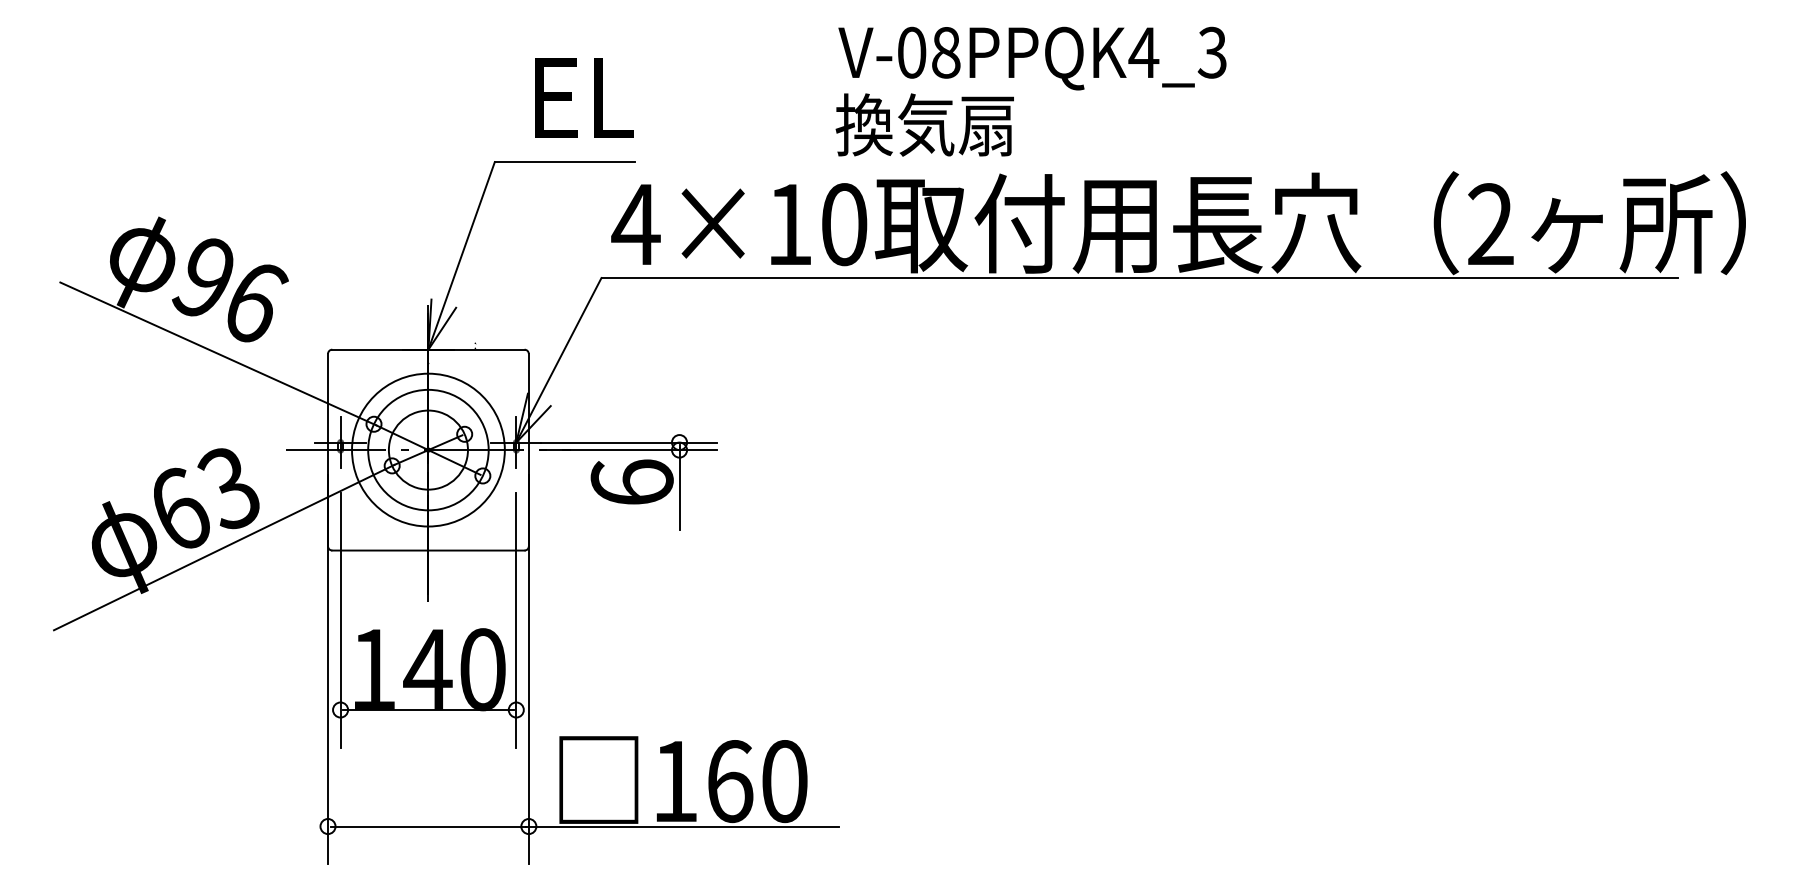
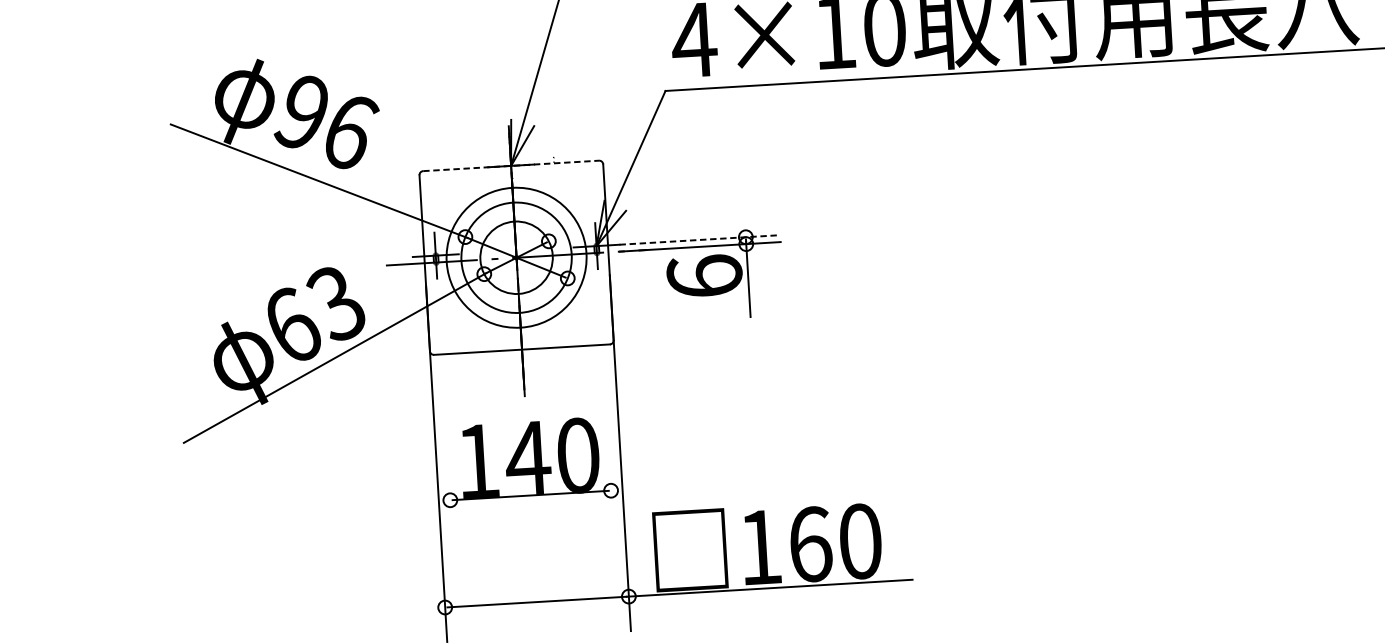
line: (428, 349) -> (511, 165), solid -> dashed
line: (629, 442) -> (700, 239), solid -> dashed
line: (340, 619) -> (445, 417), removed
line: (516, 619) -> (606, 407), removed

